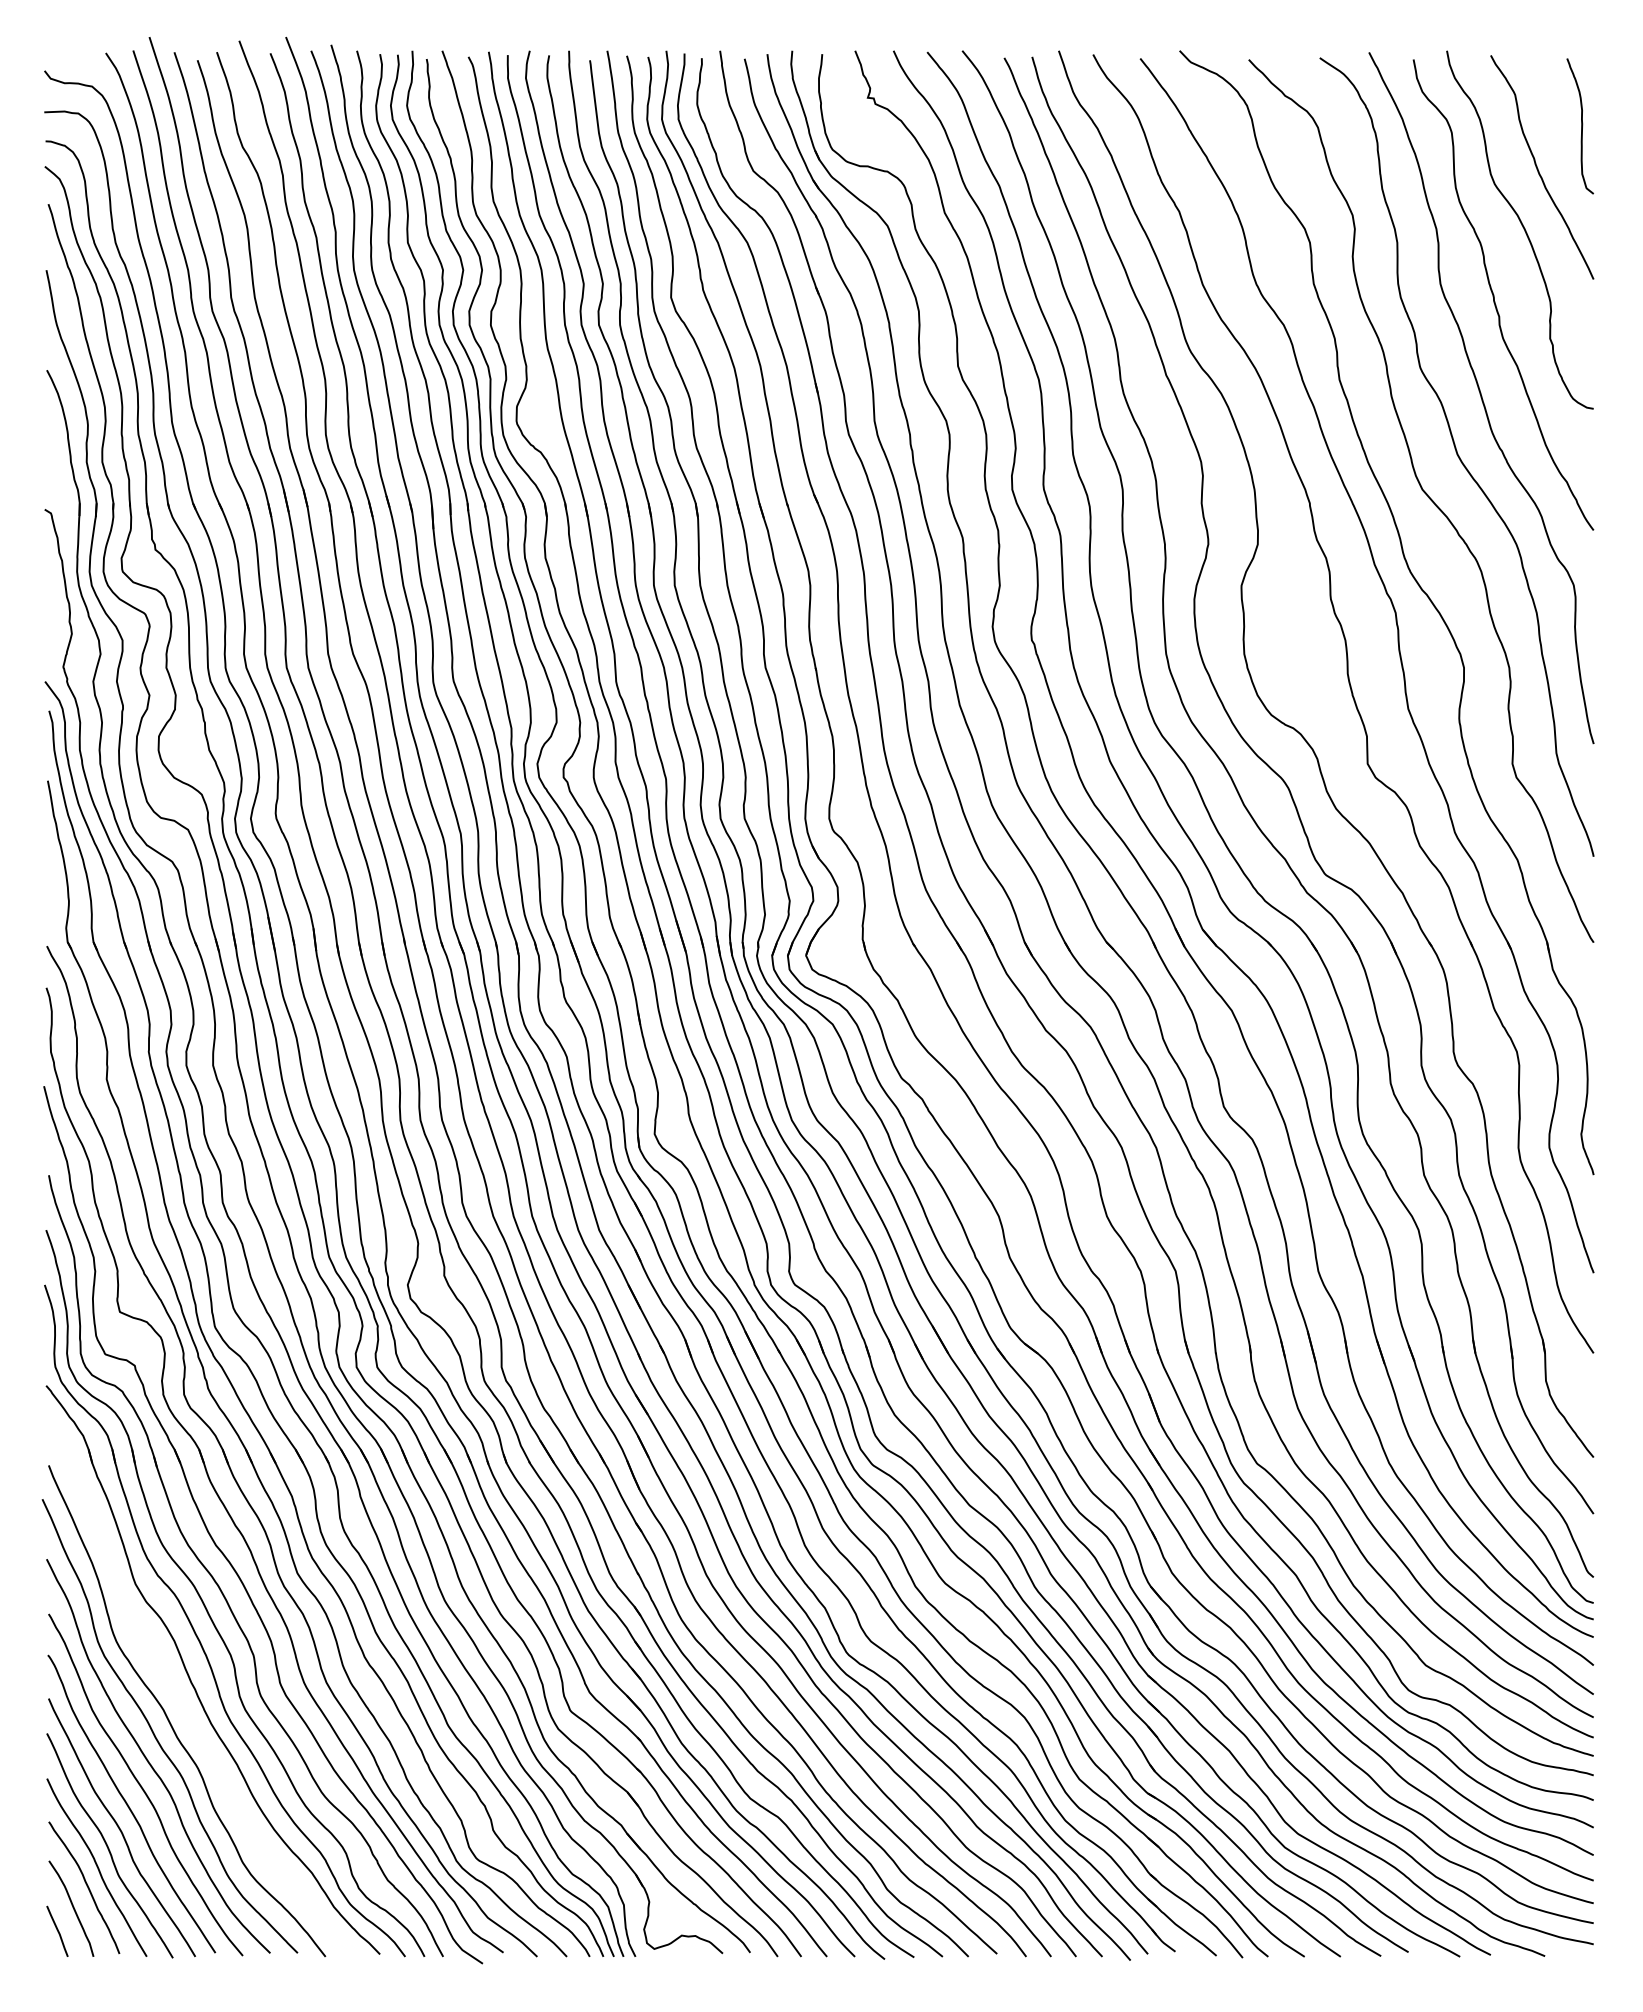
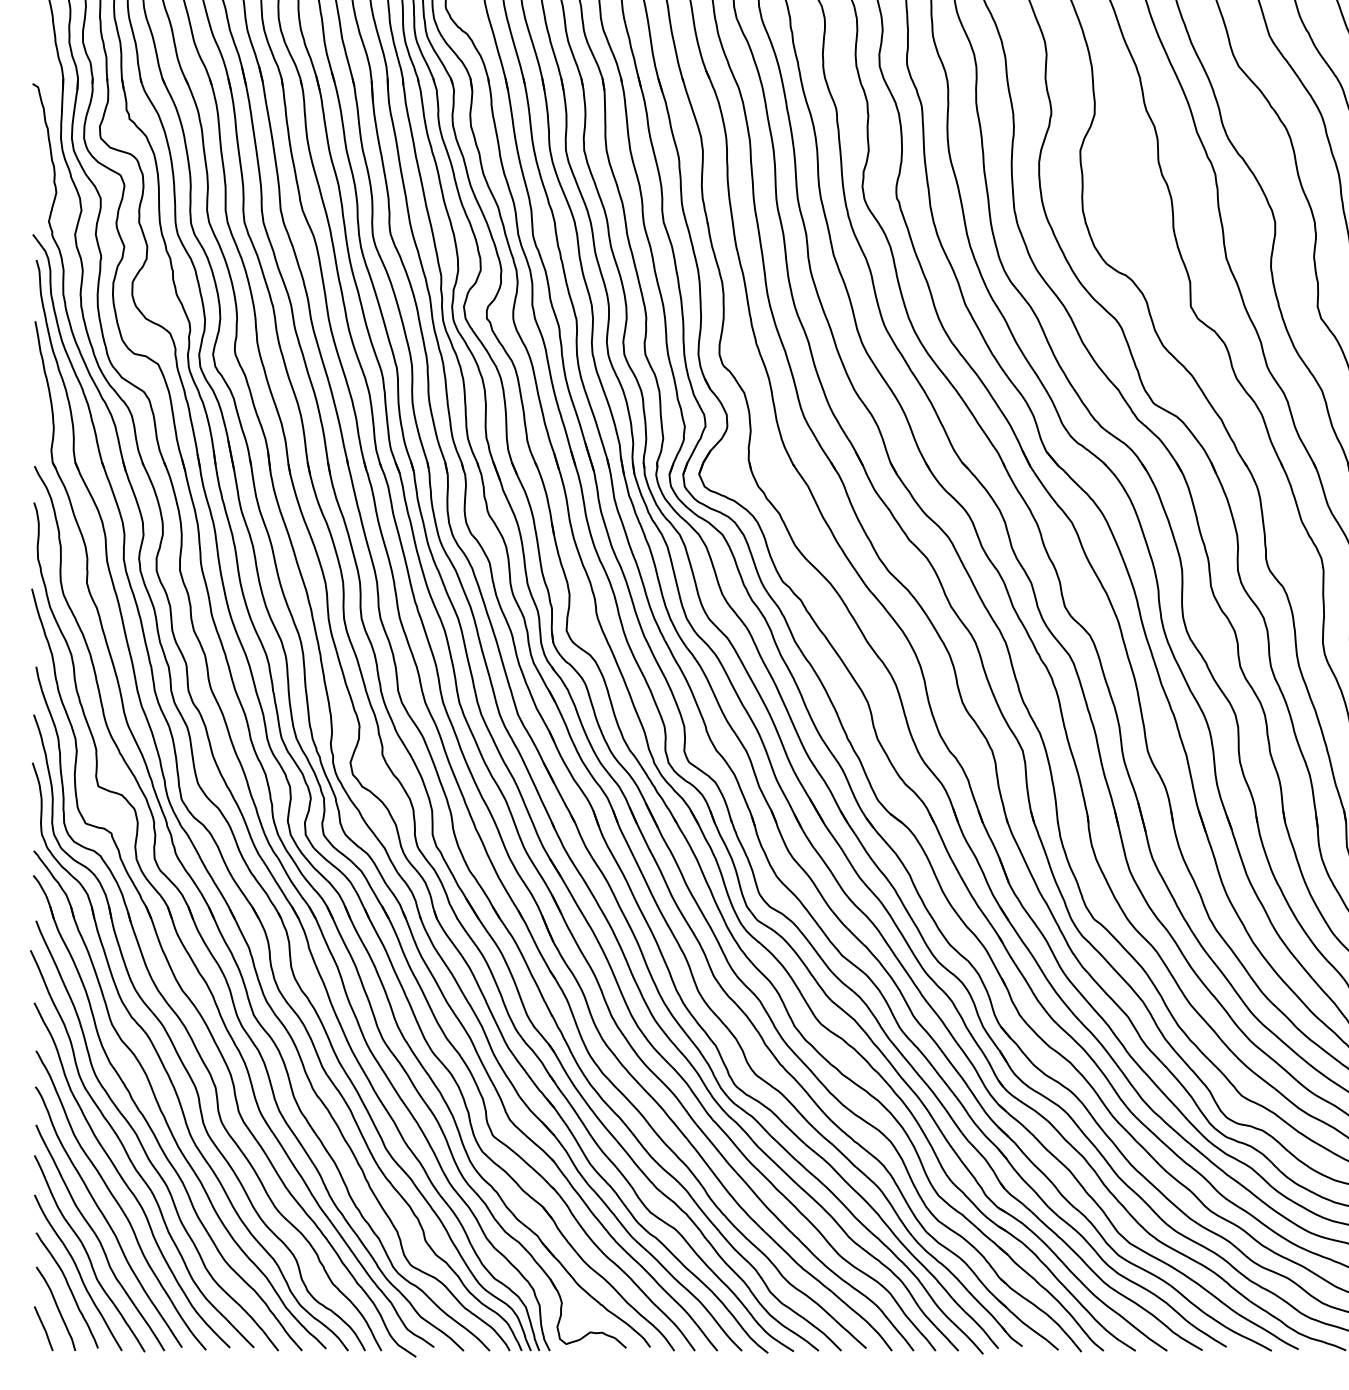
part: (177, 1696) -> (148, 1123), added

